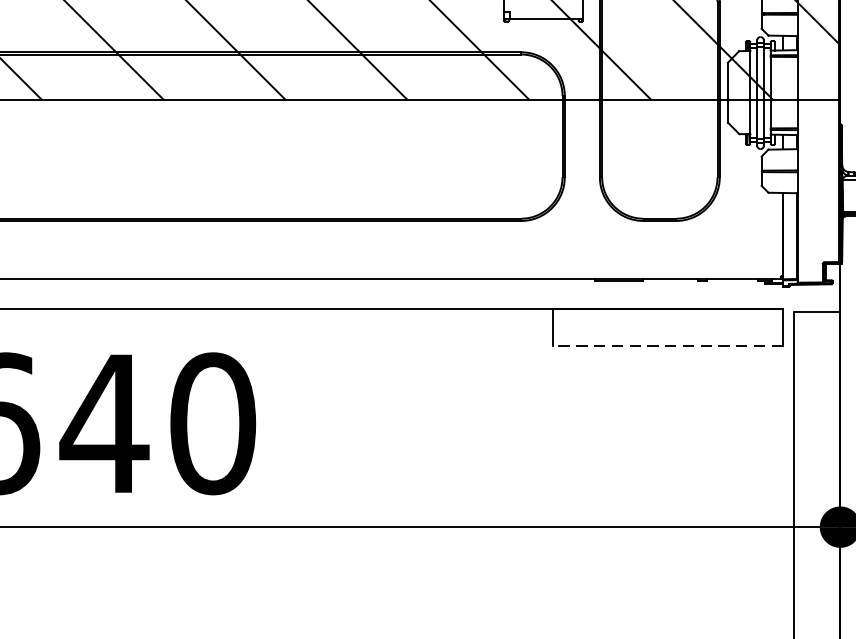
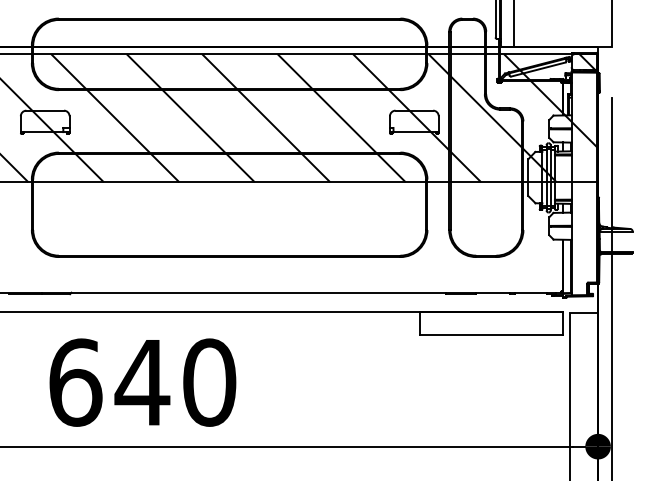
line: (666, 346) -> (490, 334), dashed -> solid

